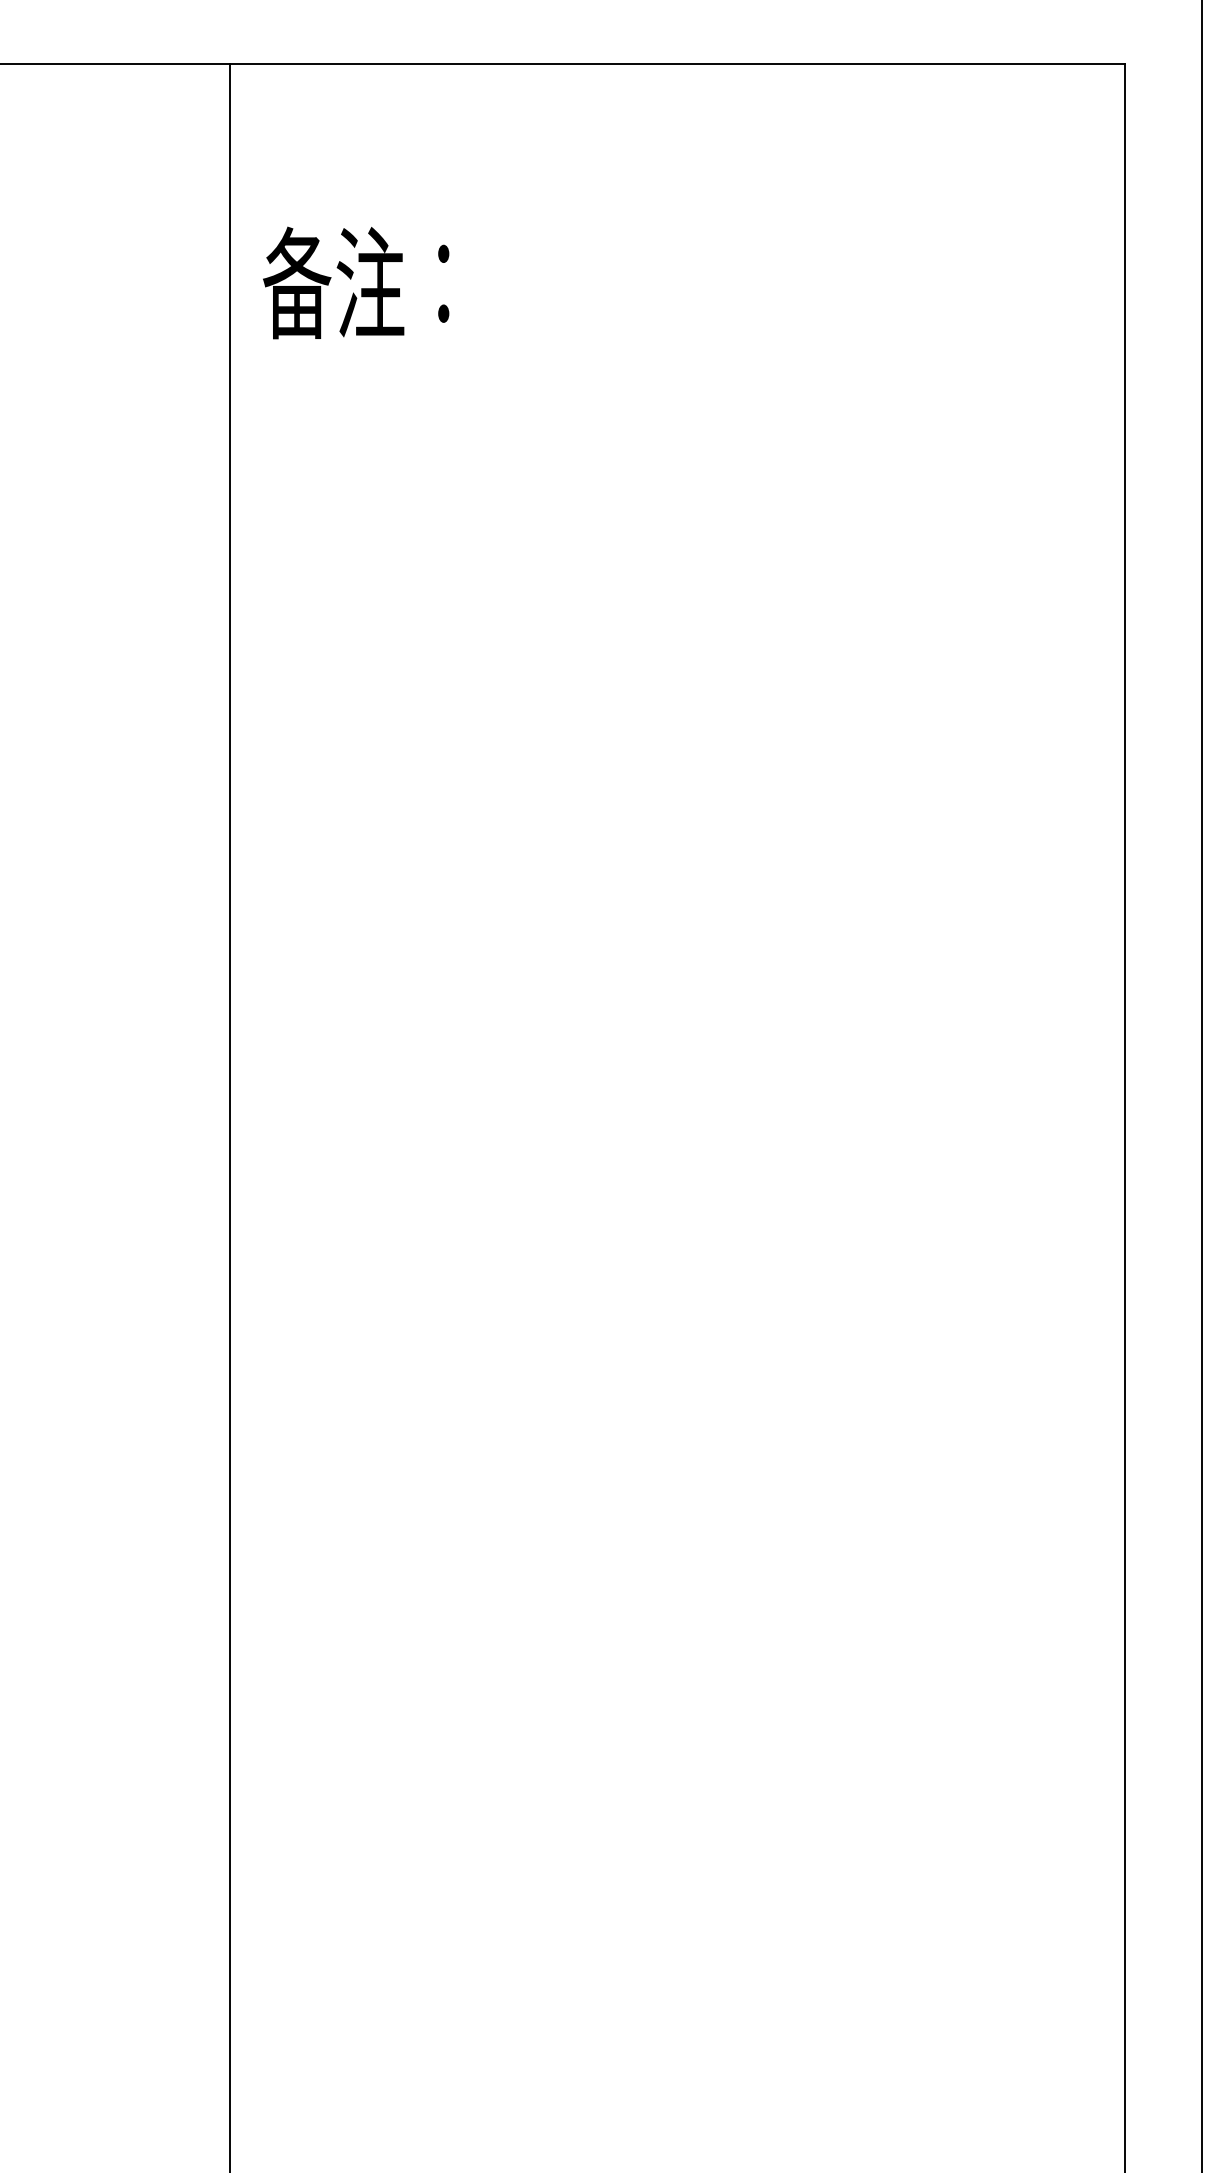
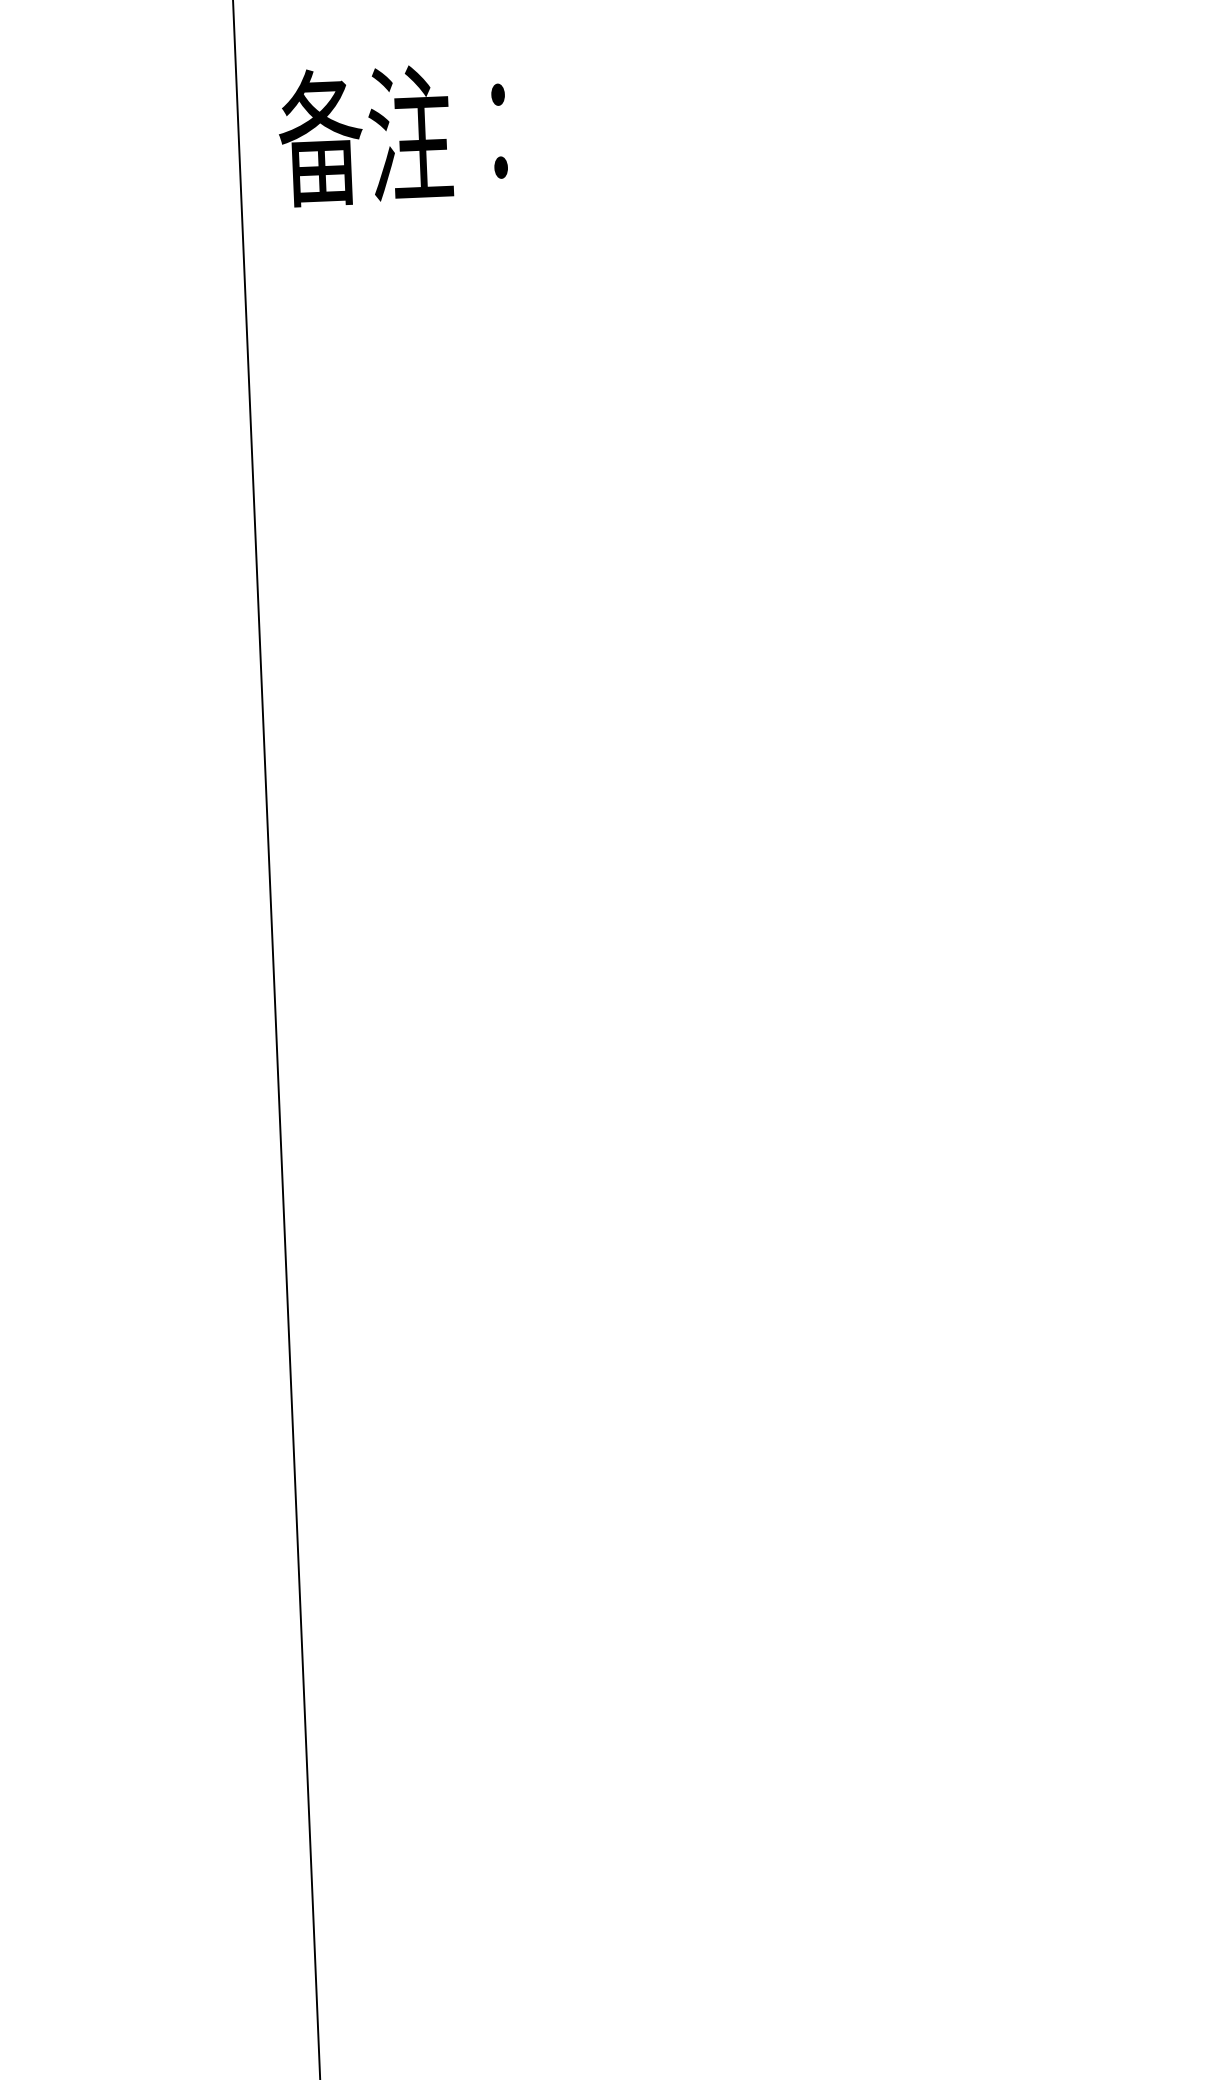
text: (356, 282) -> (393, 134), moved

